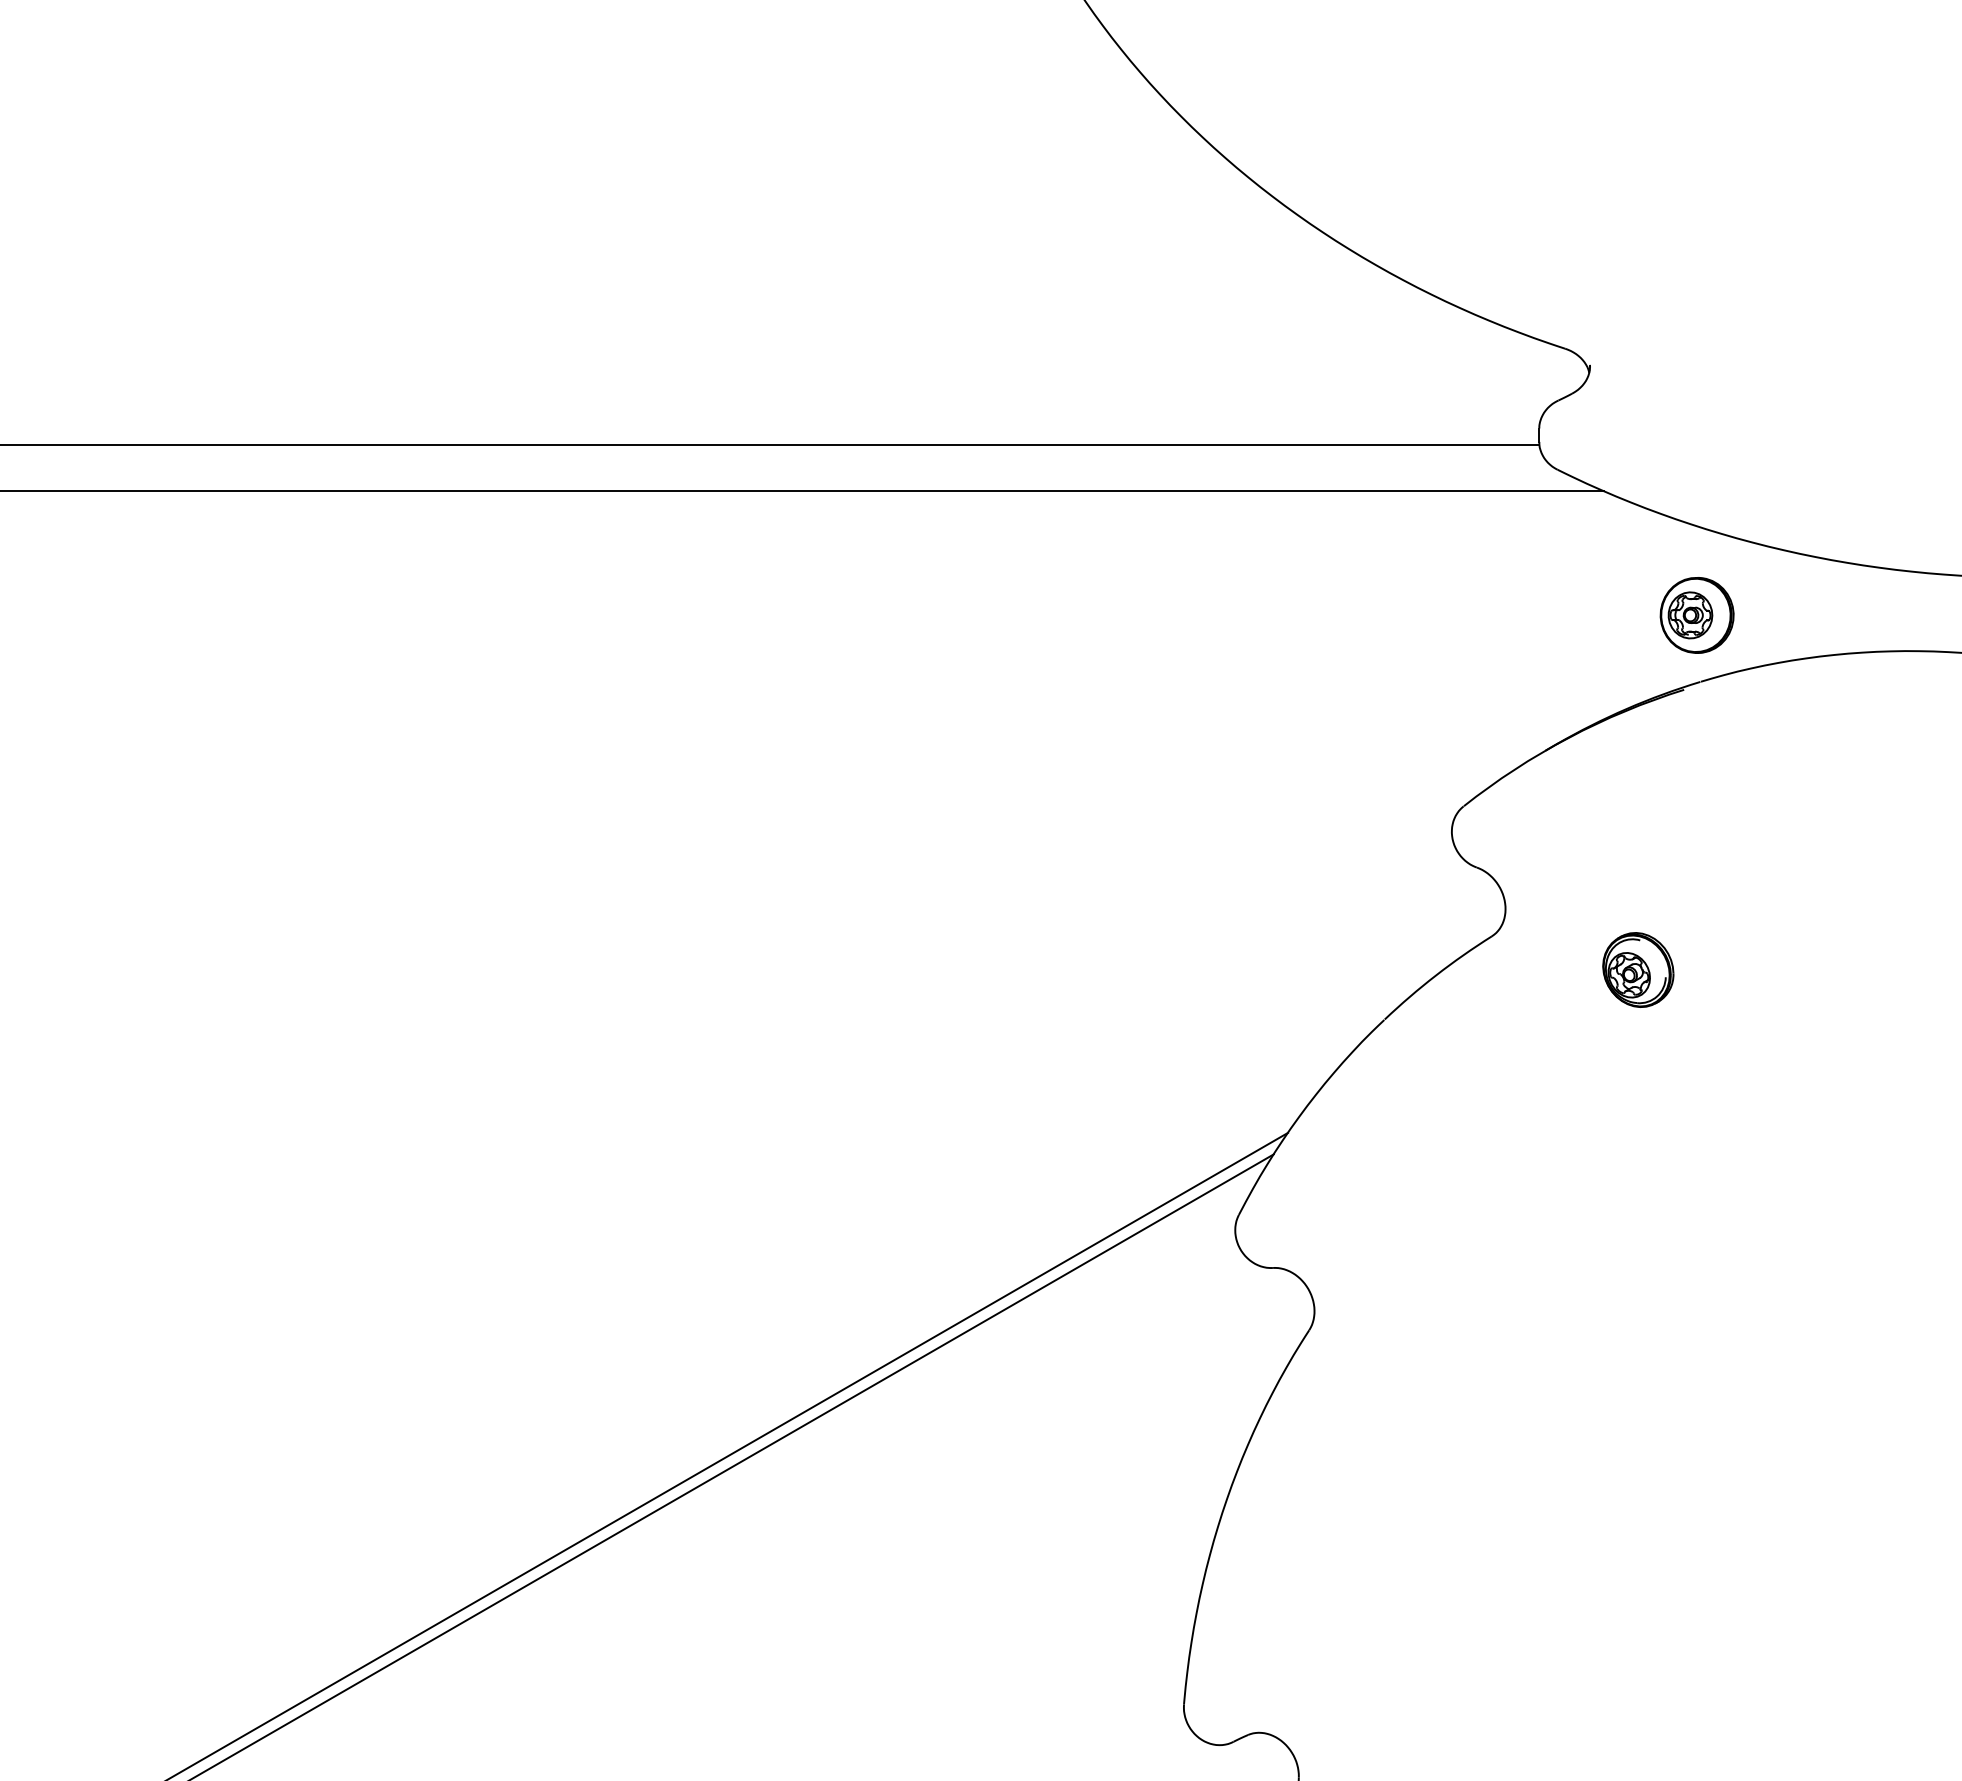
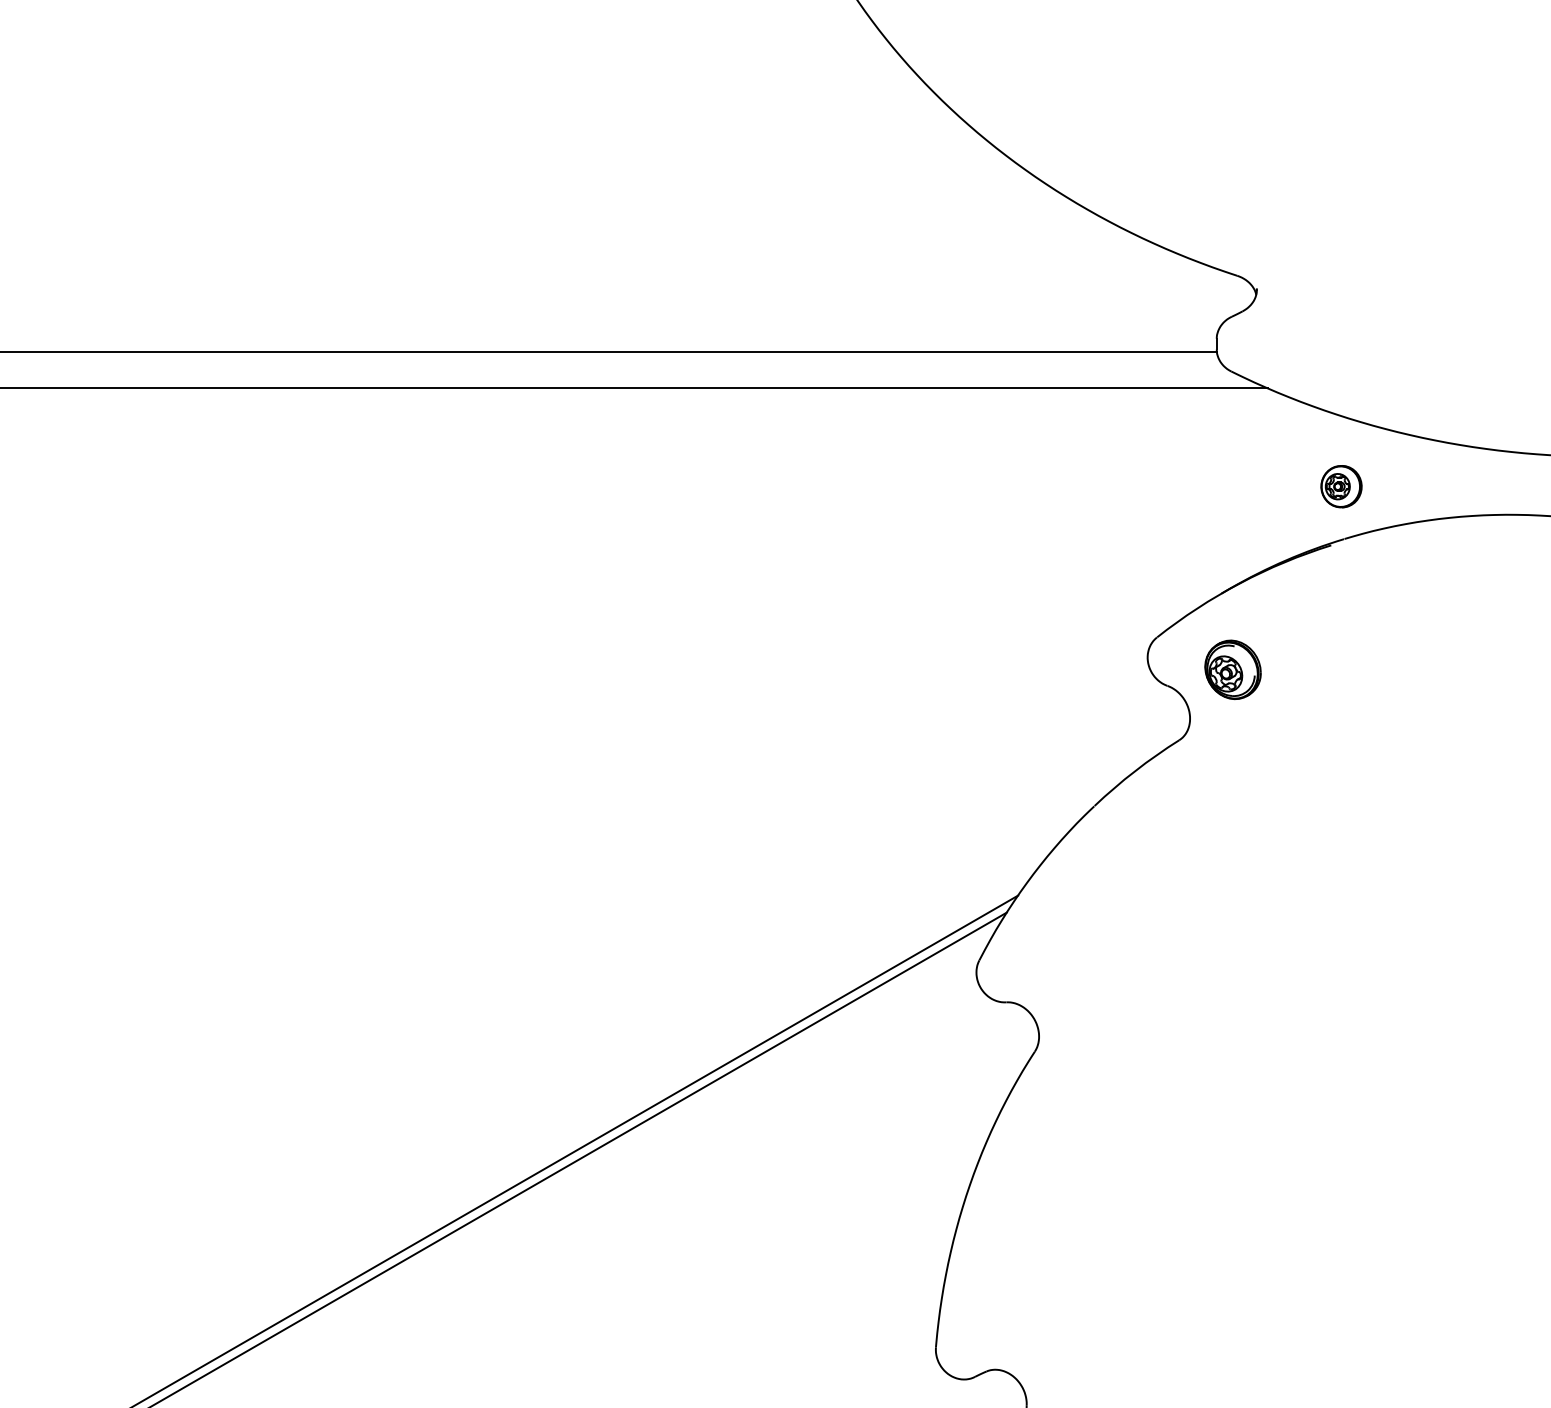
part: (1697, 615) -> (1341, 486), size x0.7
part: (1637, 969) -> (1232, 669), moved

